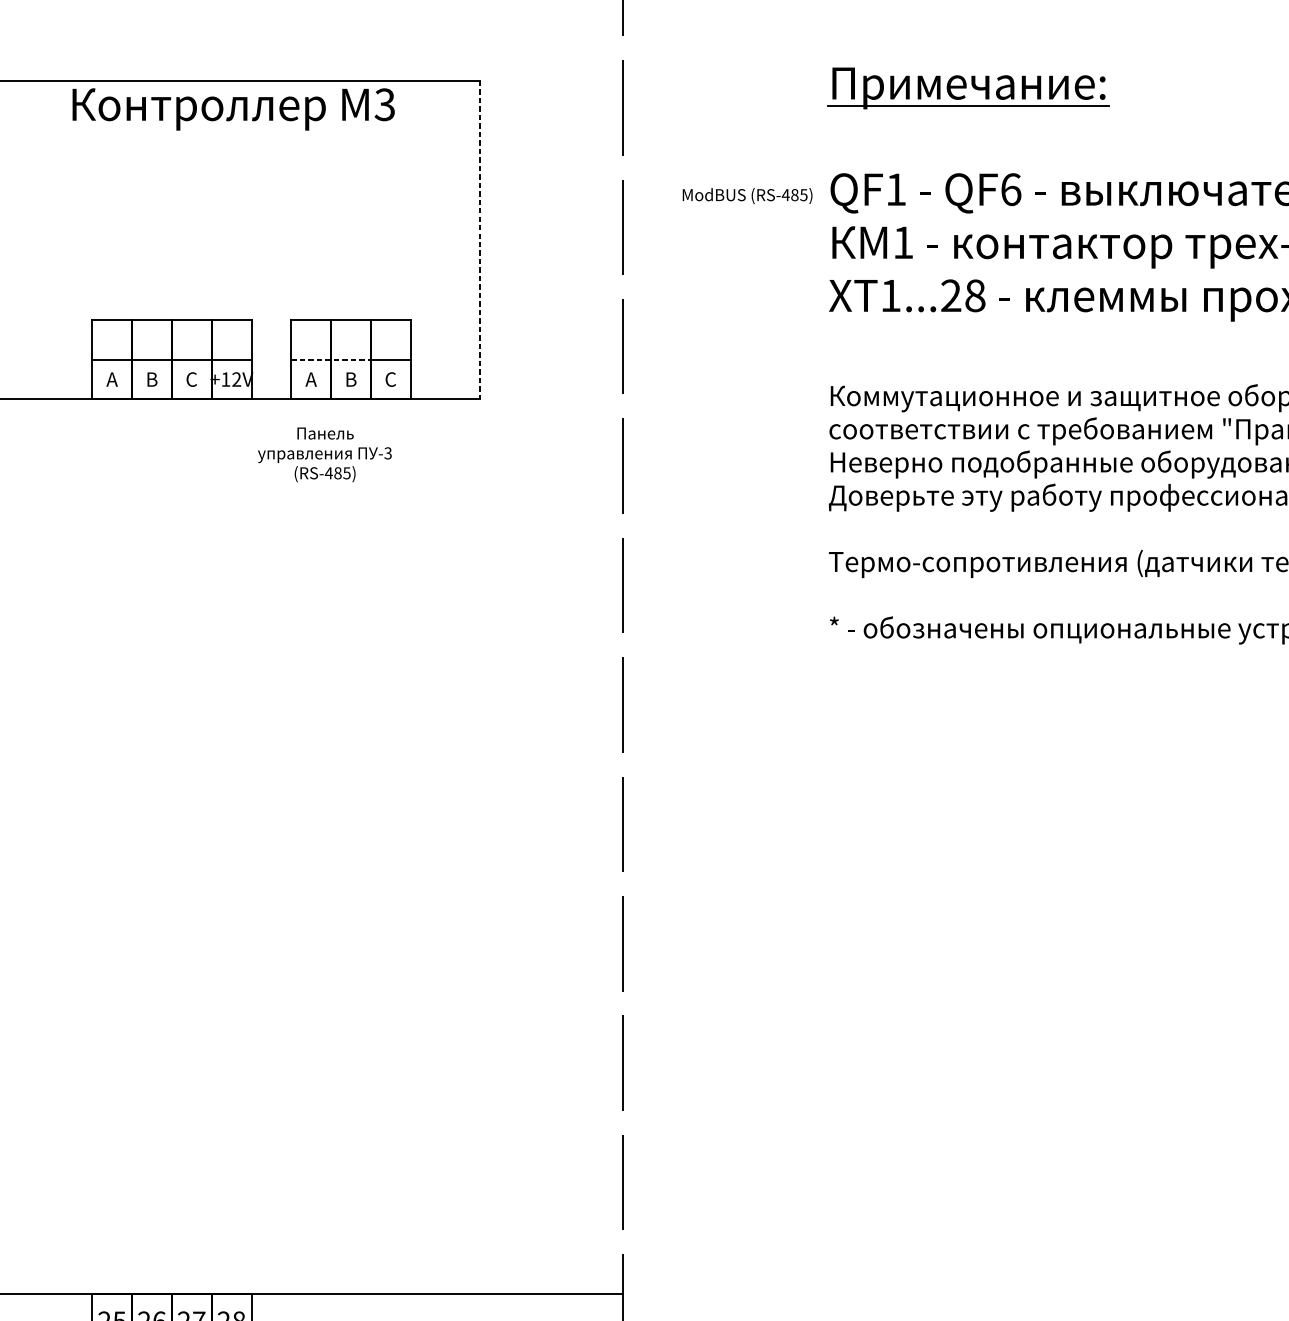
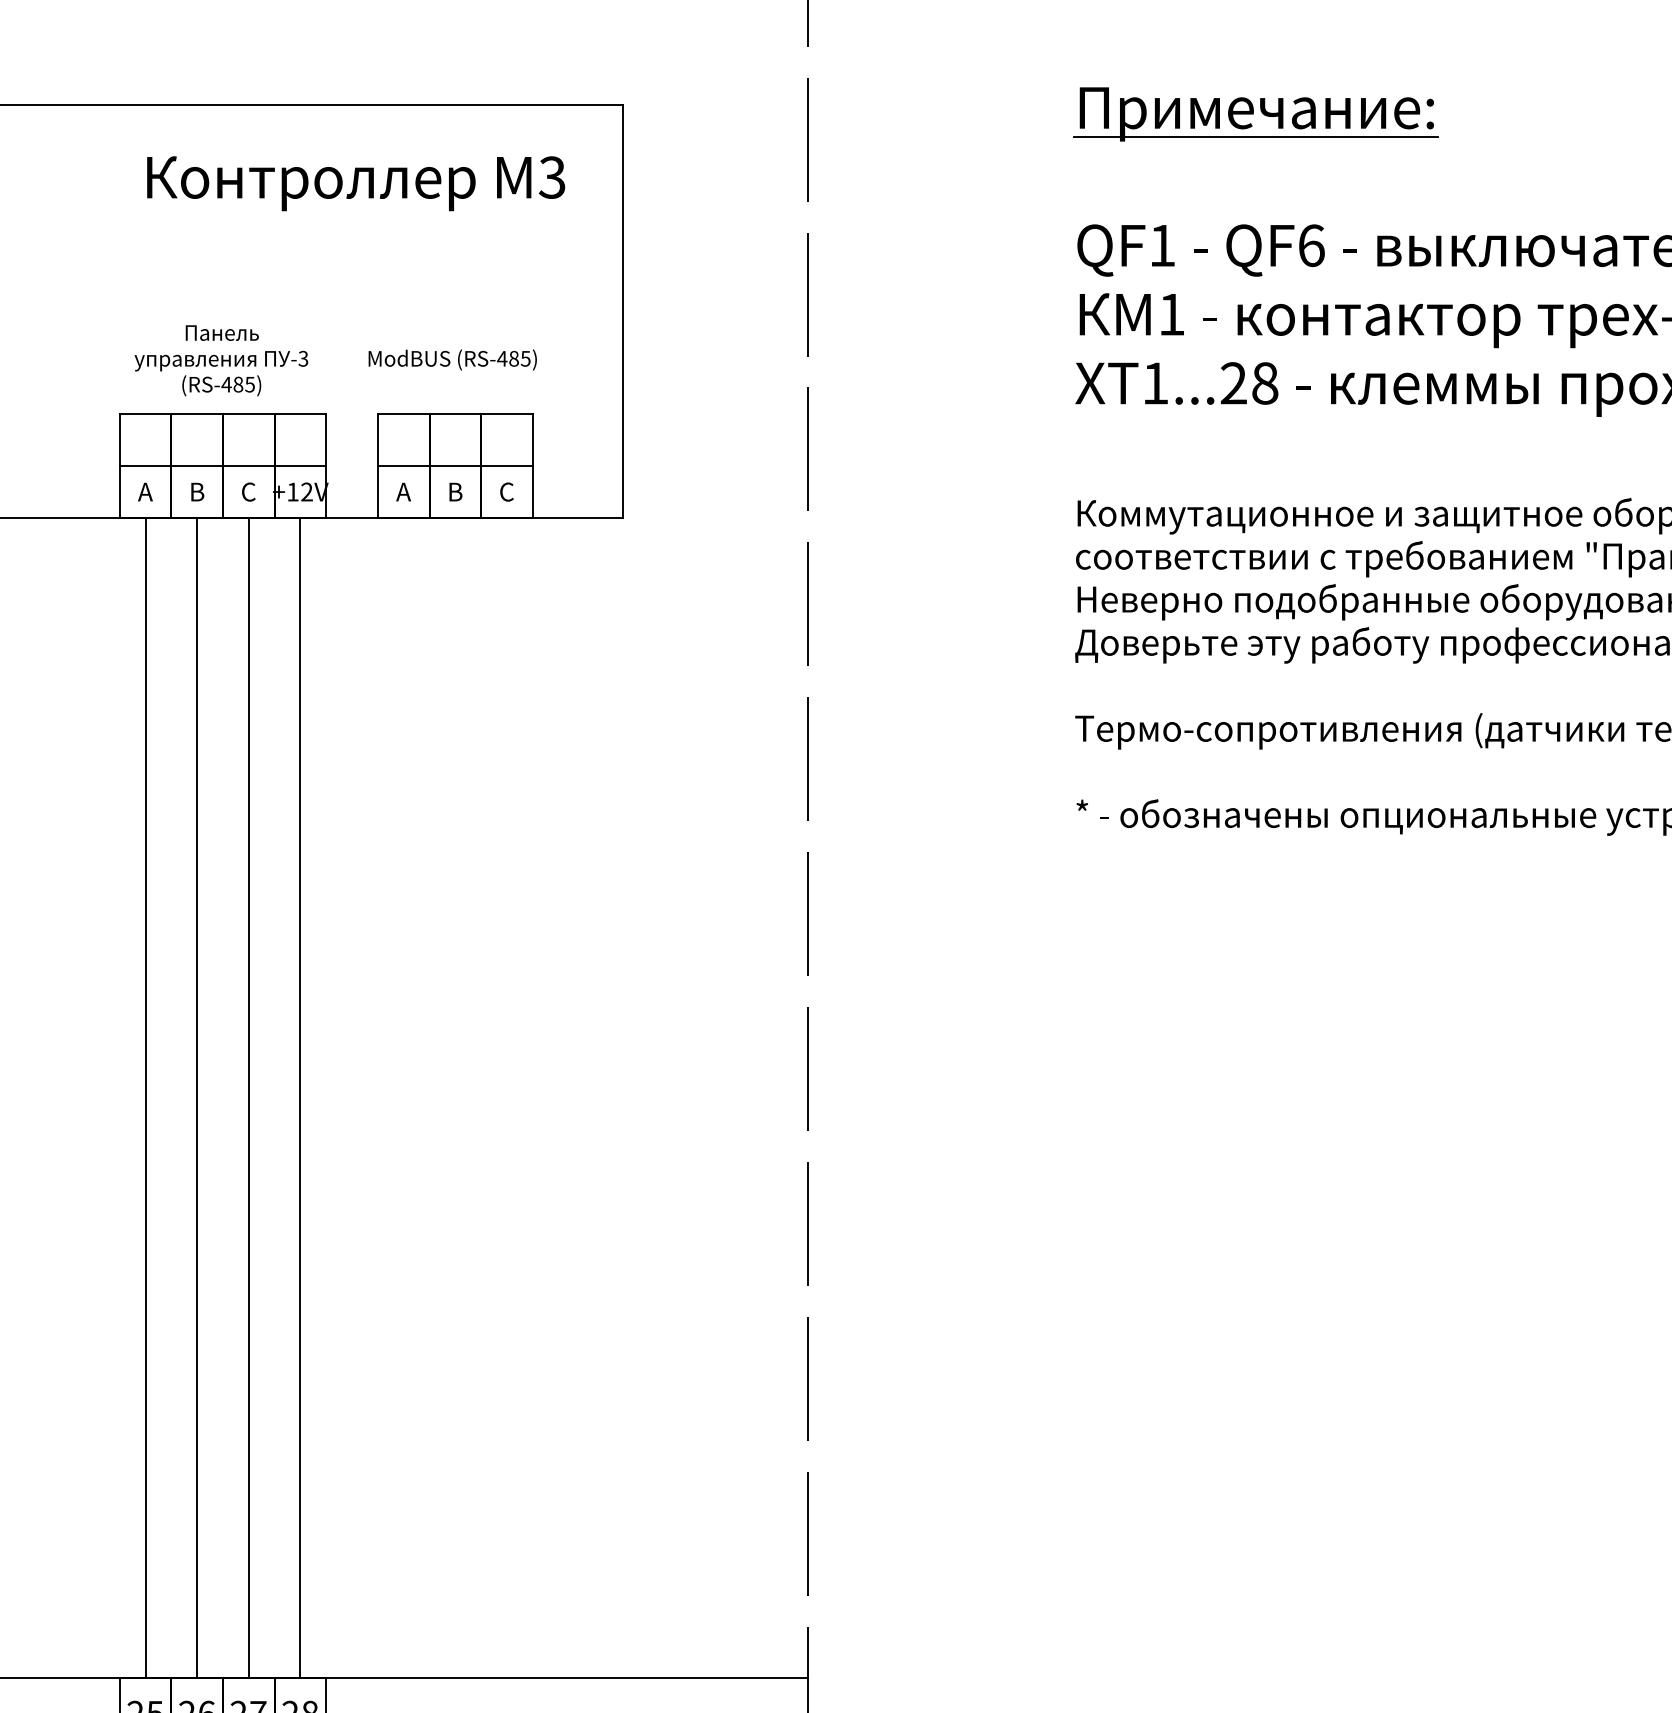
text: (233, 109) -> (356, 183), moved
text: (747, 195) -> (452, 359), moved
line: (479, 240) -> (622, 311), dashed -> solid
line: (331, 359) -> (429, 466), dashed -> solid
text: (324, 454) -> (221, 360), moved
line: (112, 846) -> (145, 1097), added
line: (152, 846) -> (197, 1097), added
line: (191, 846) -> (248, 1097), added
line: (231, 846) -> (300, 1097), added

